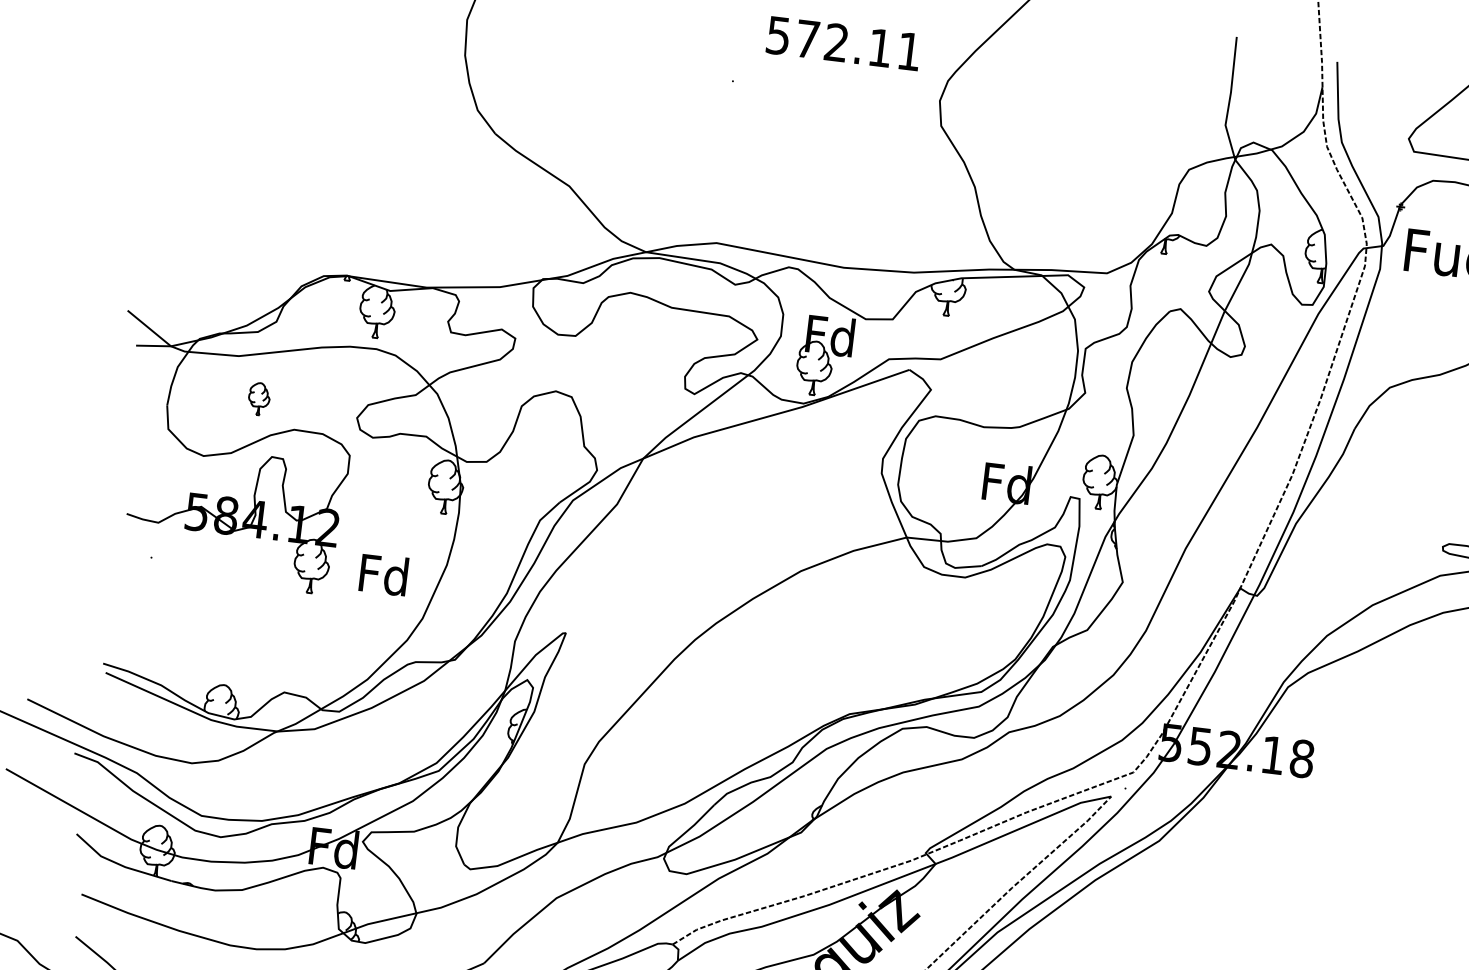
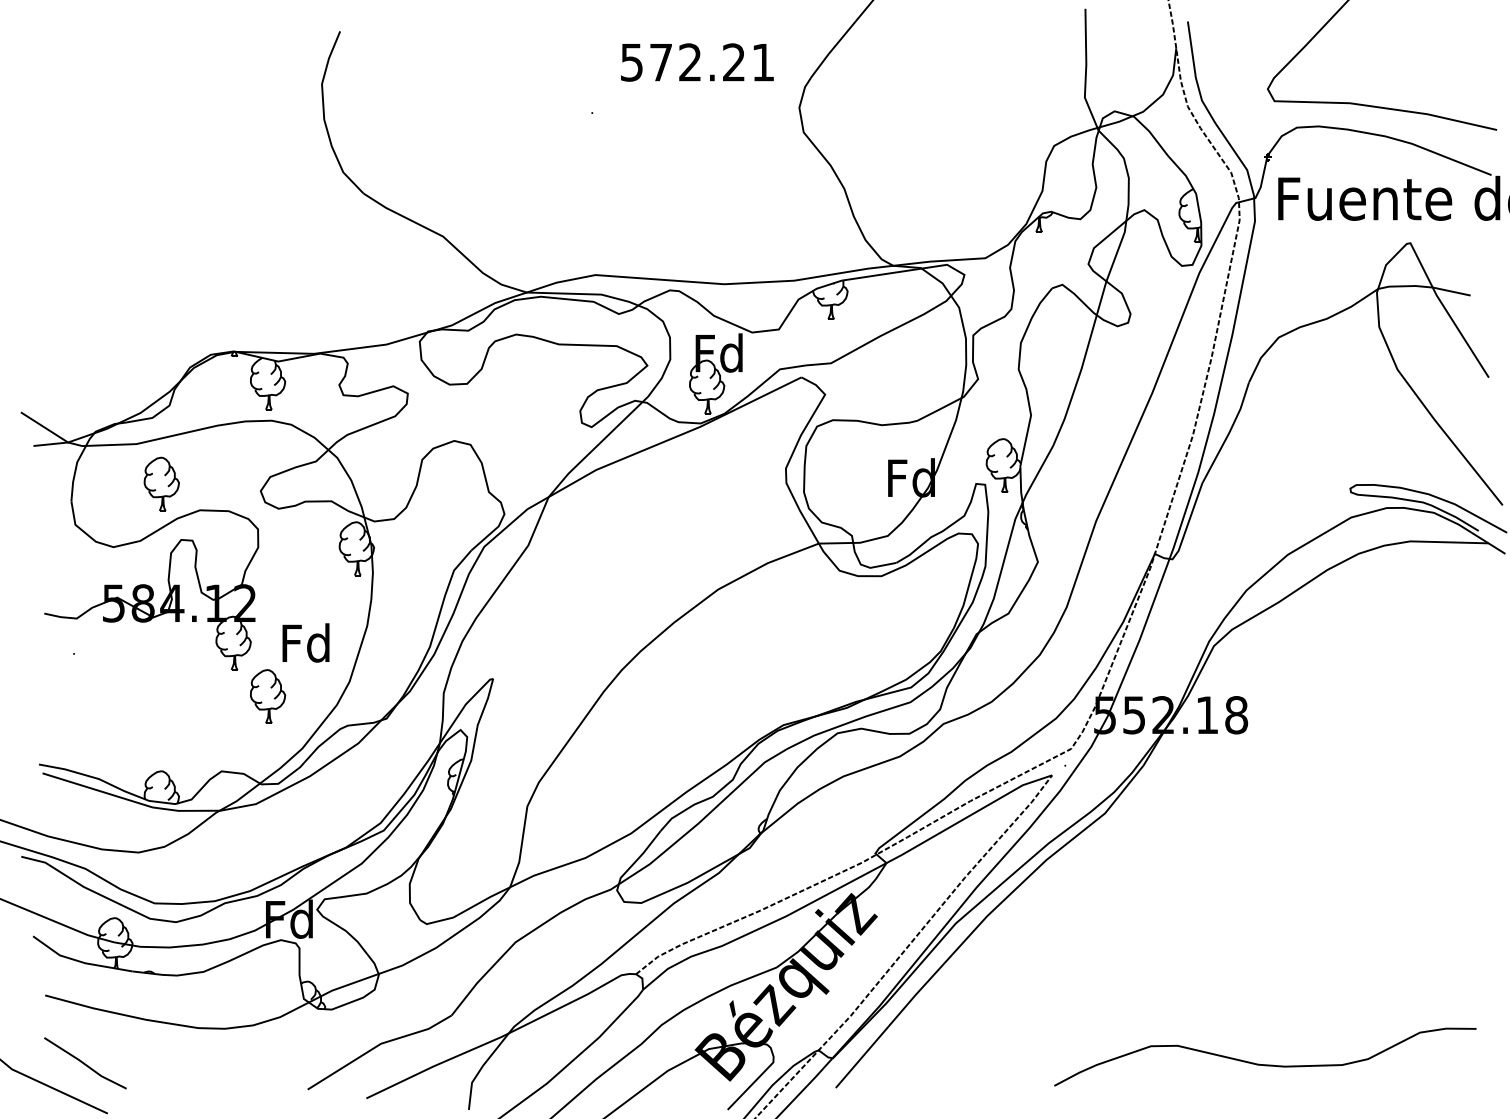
text: (879, 47) -> (733, 62), 572.11 -> 572.21
part: (259, 398) -> (161, 483), size x1.67
part: (340, 623) -> (268, 696), added

